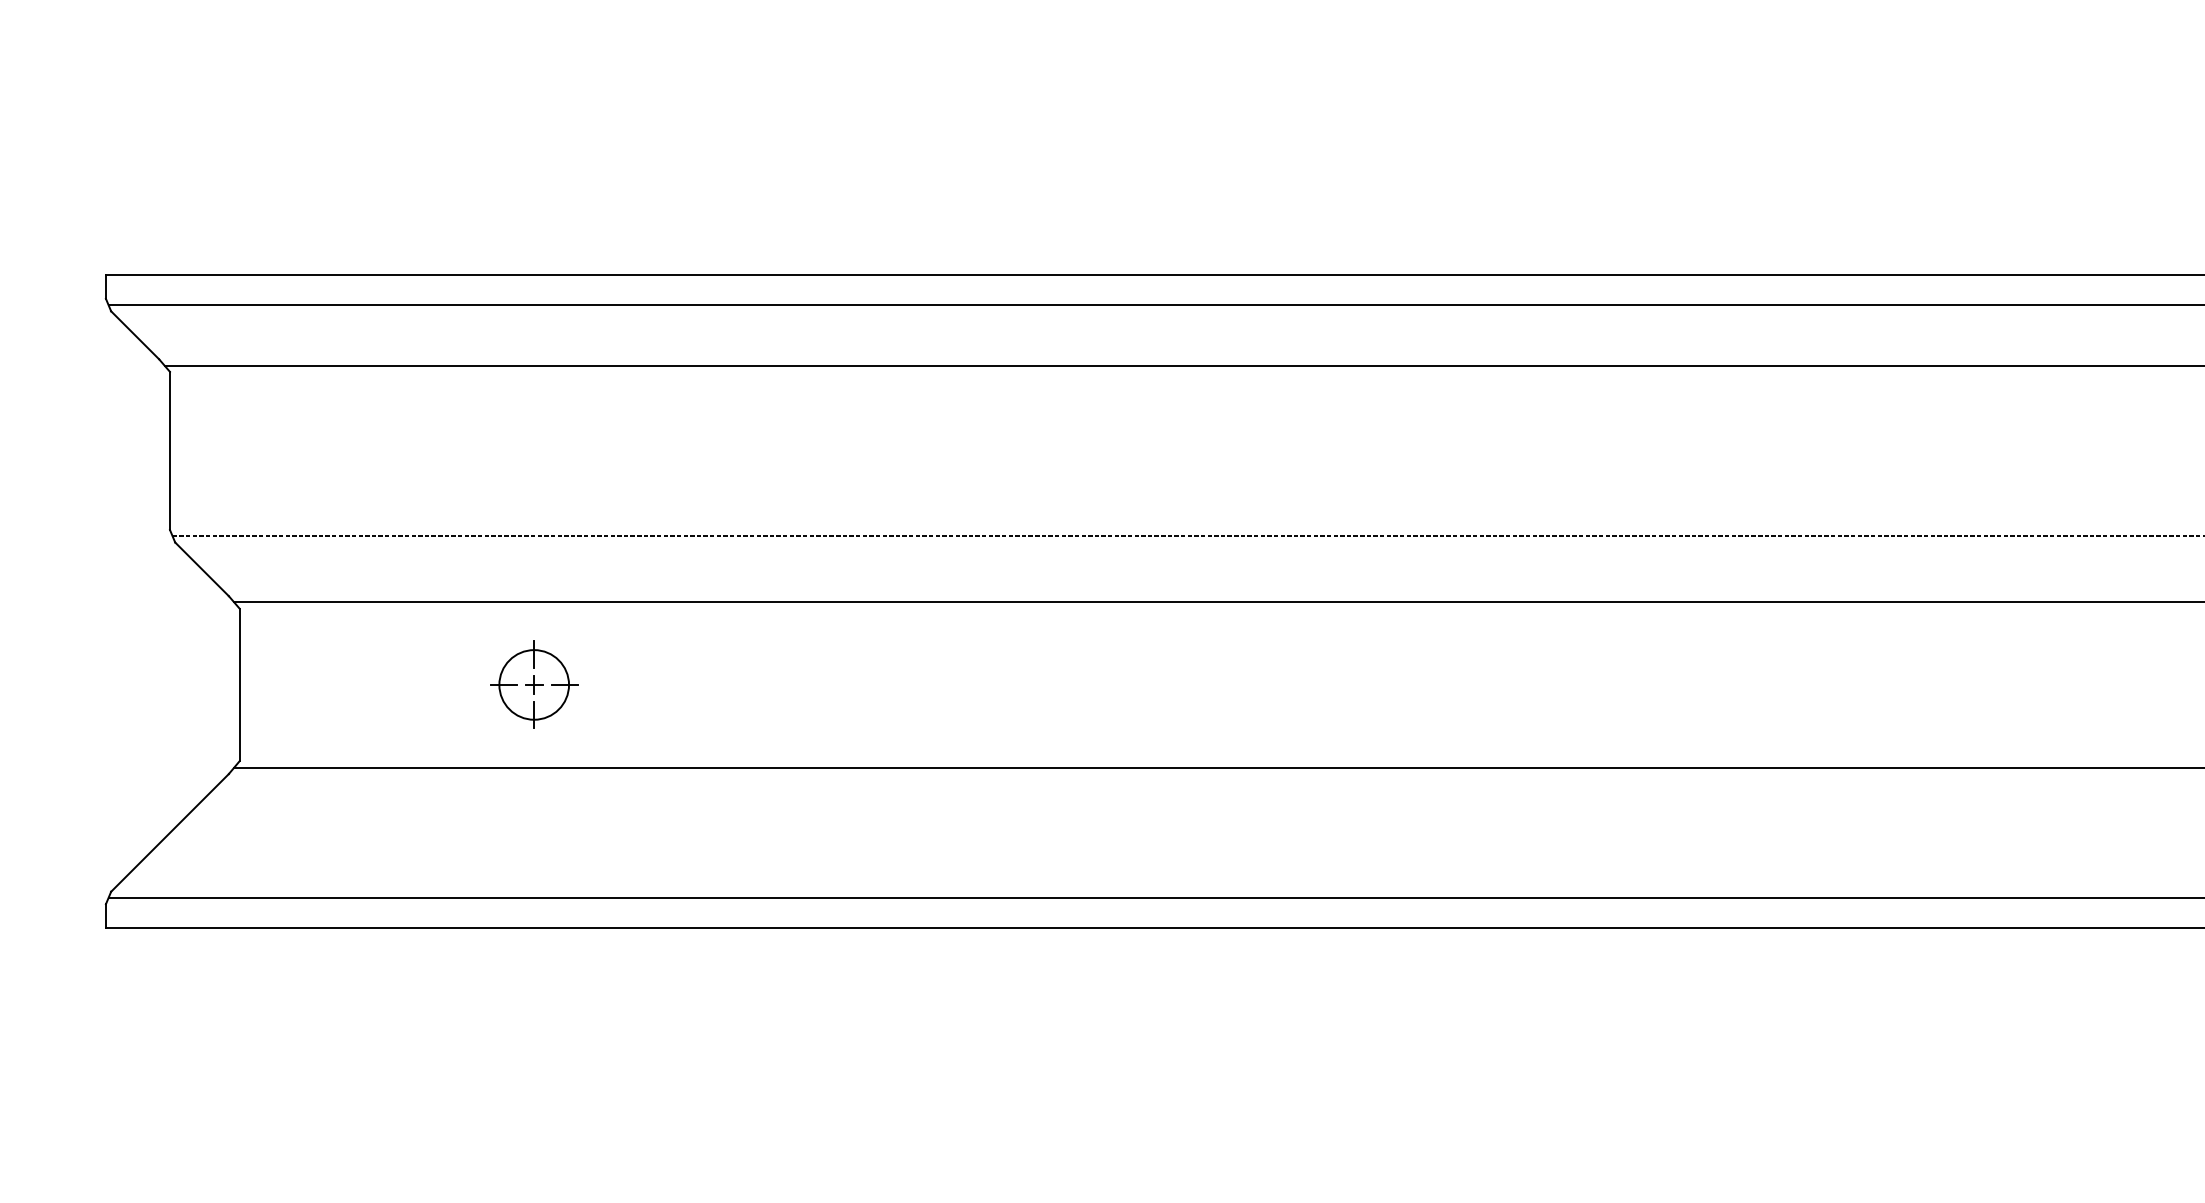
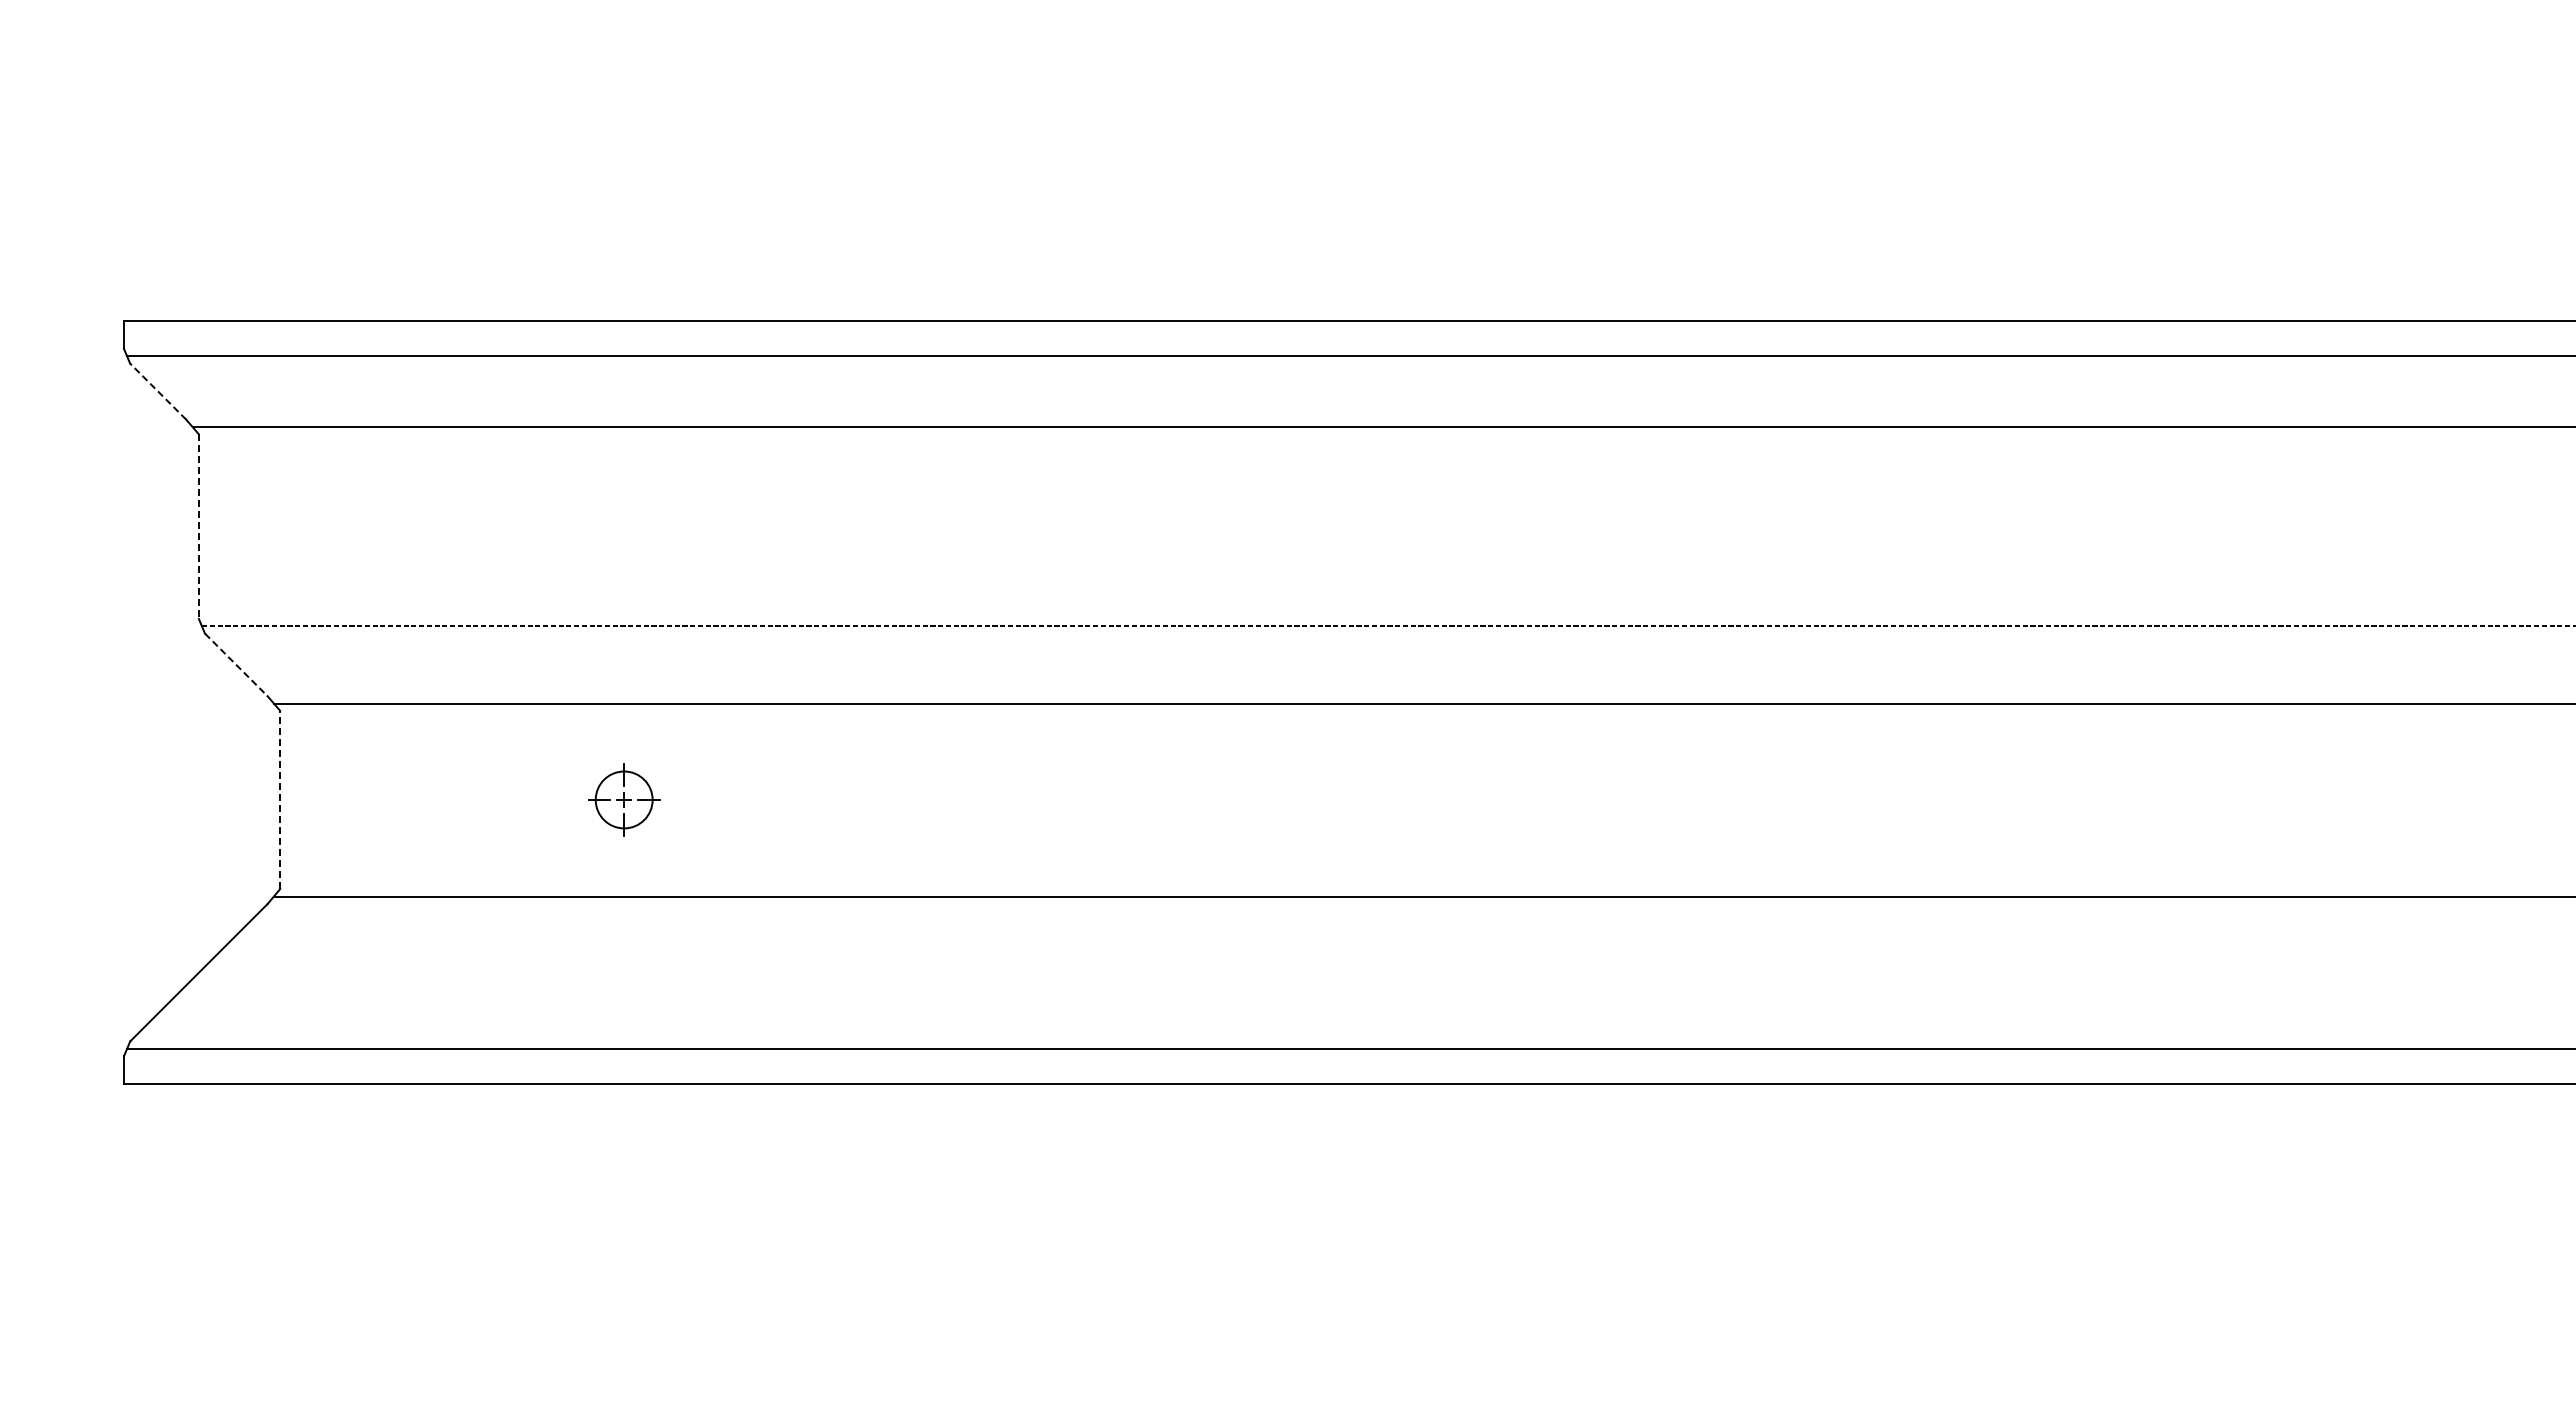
line: (135, 335) -> (158, 391), solid -> dashed
line: (169, 451) -> (198, 527), solid -> dashed
line: (202, 569) -> (236, 665), solid -> dashed
line: (239, 684) -> (280, 799), solid -> dashed
part: (533, 684) -> (623, 799), size x0.7

